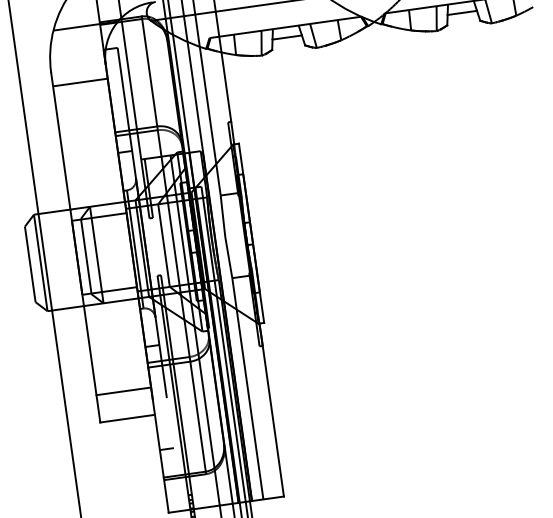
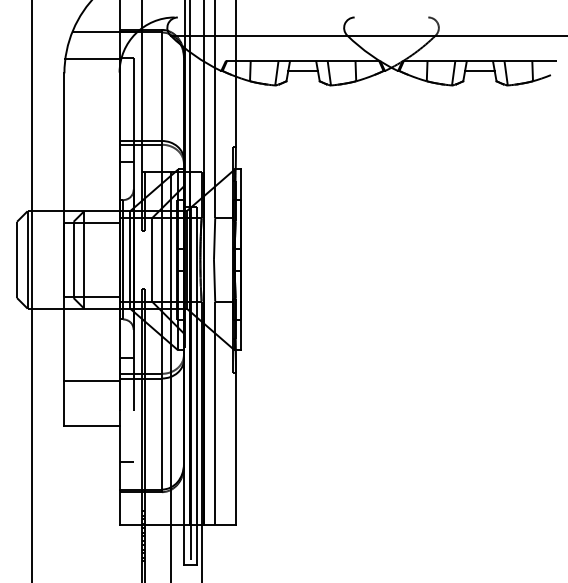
line: (79, 82) -> (91, 58), moved
line: (123, 391) -> (91, 380), moved

